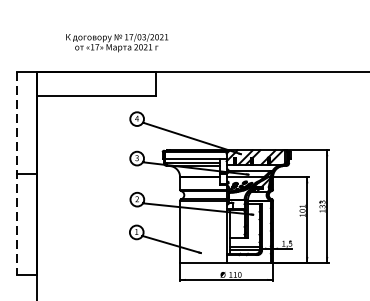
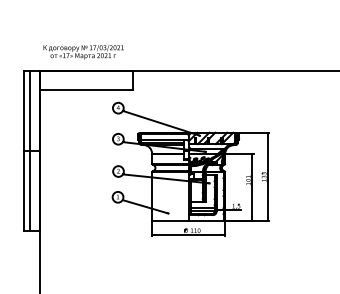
text: (116, 43) -> (83, 52), moved
line: (16, 174) -> (23, 151), dashed -> solid
line: (25, 174) -> (30, 151), added

